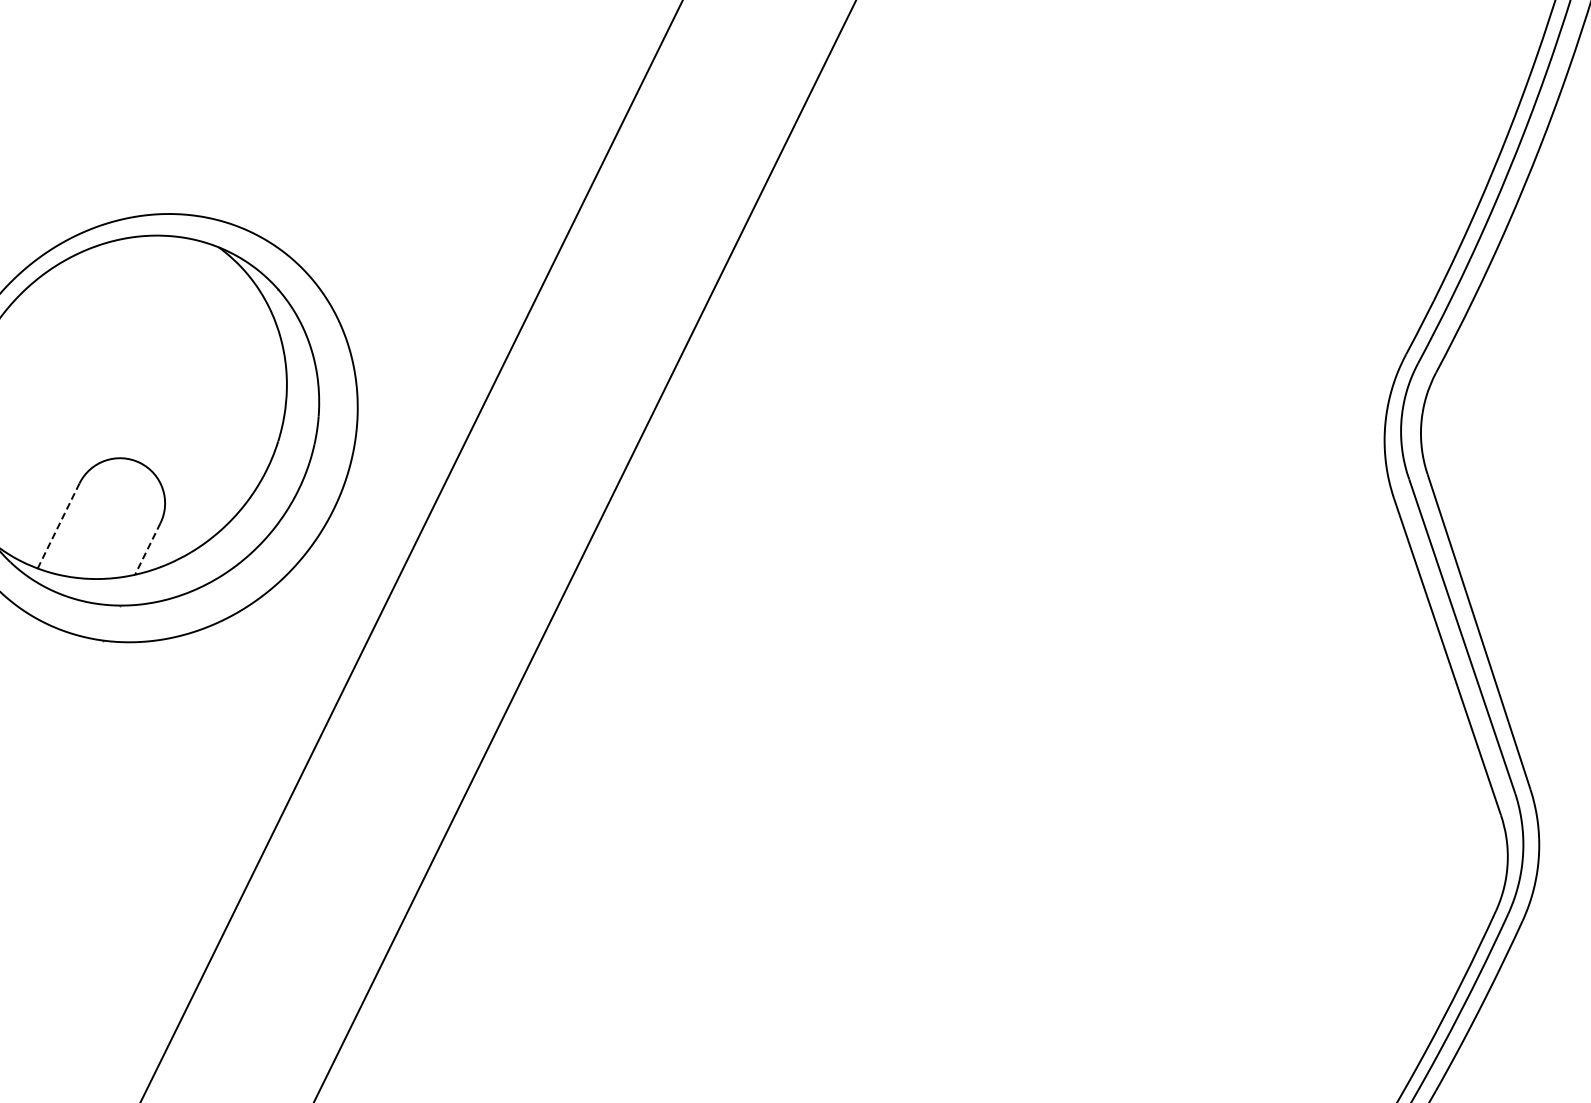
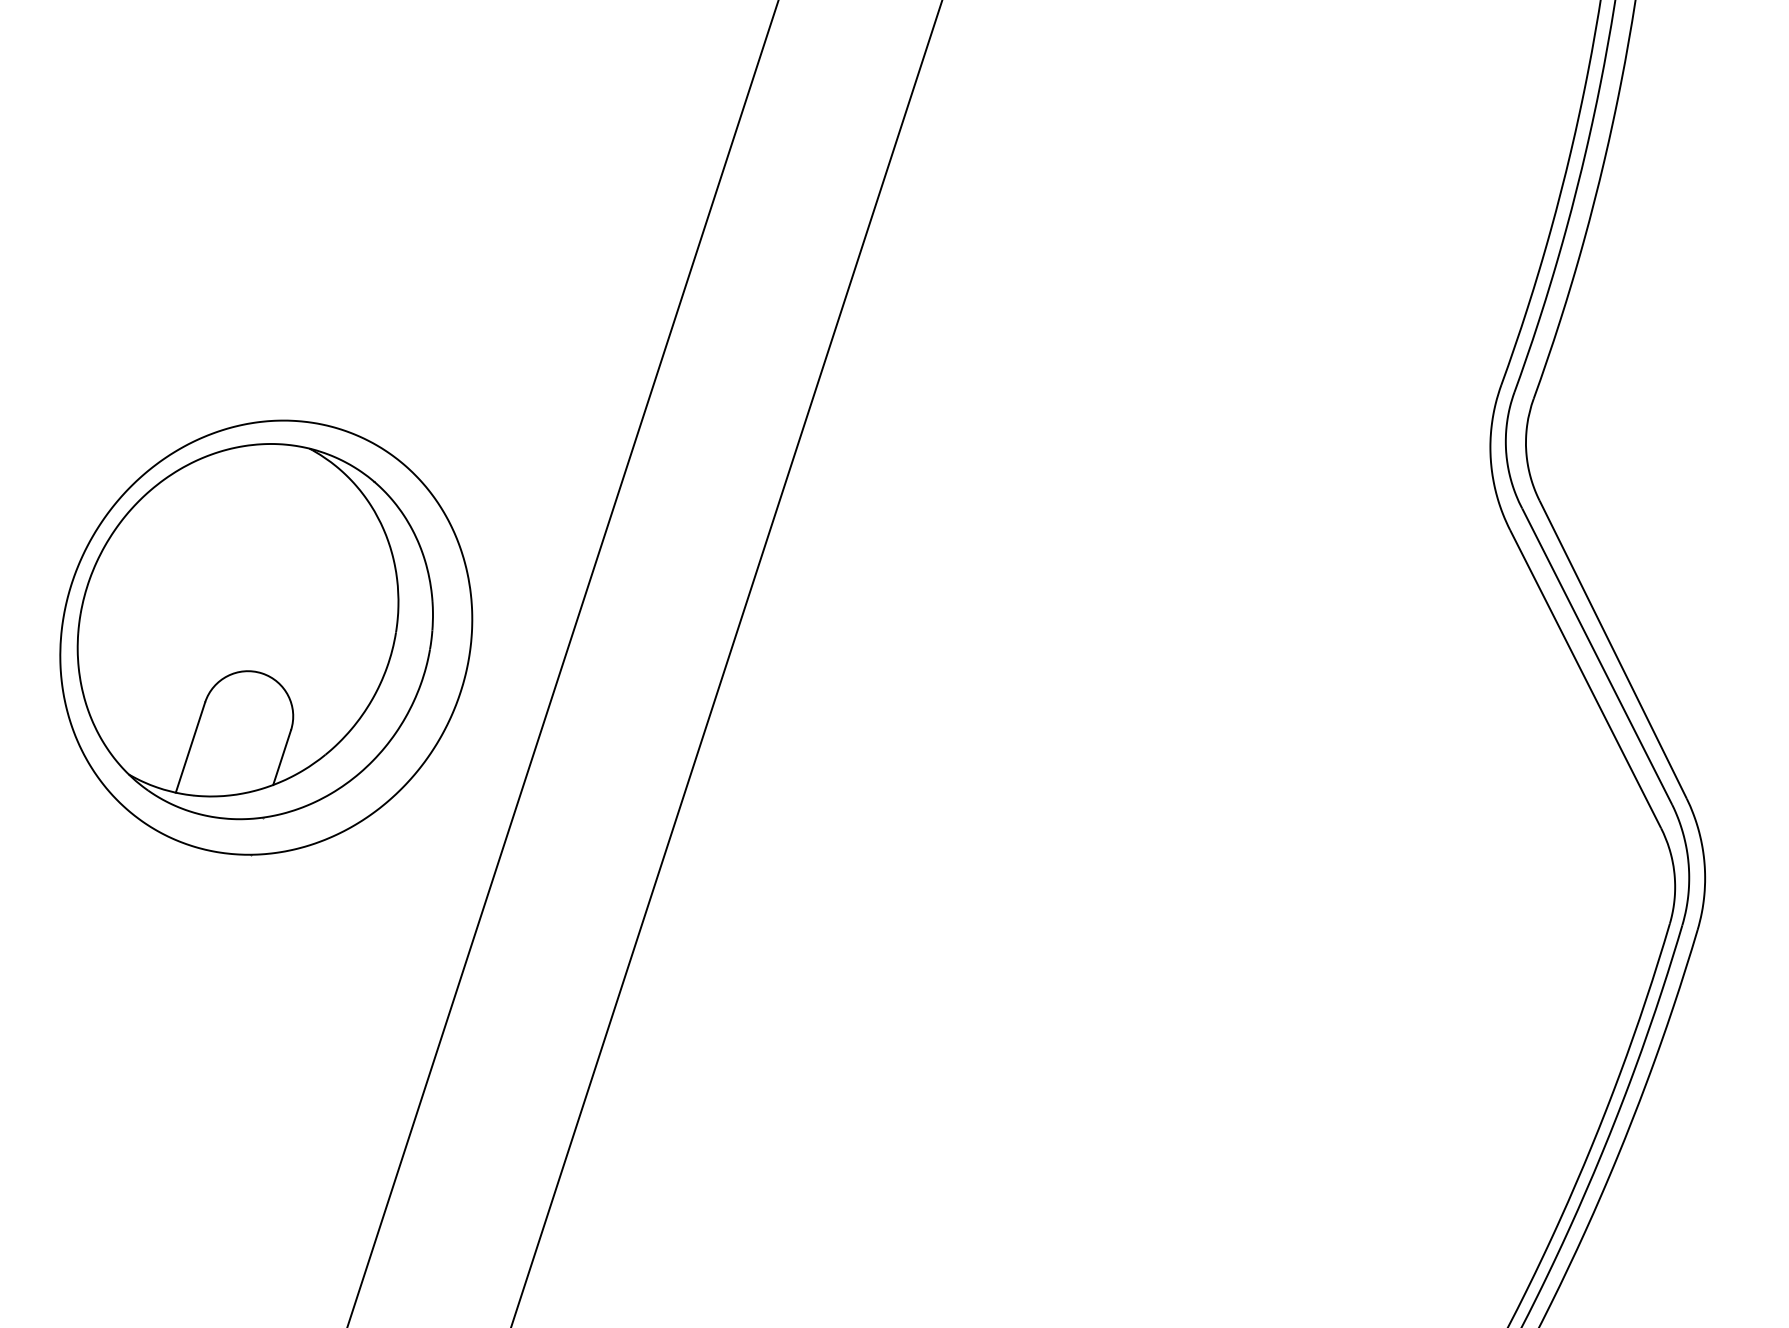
line: (58, 526) -> (190, 748), dashed -> solid
line: (148, 548) -> (282, 757), dashed -> solid

